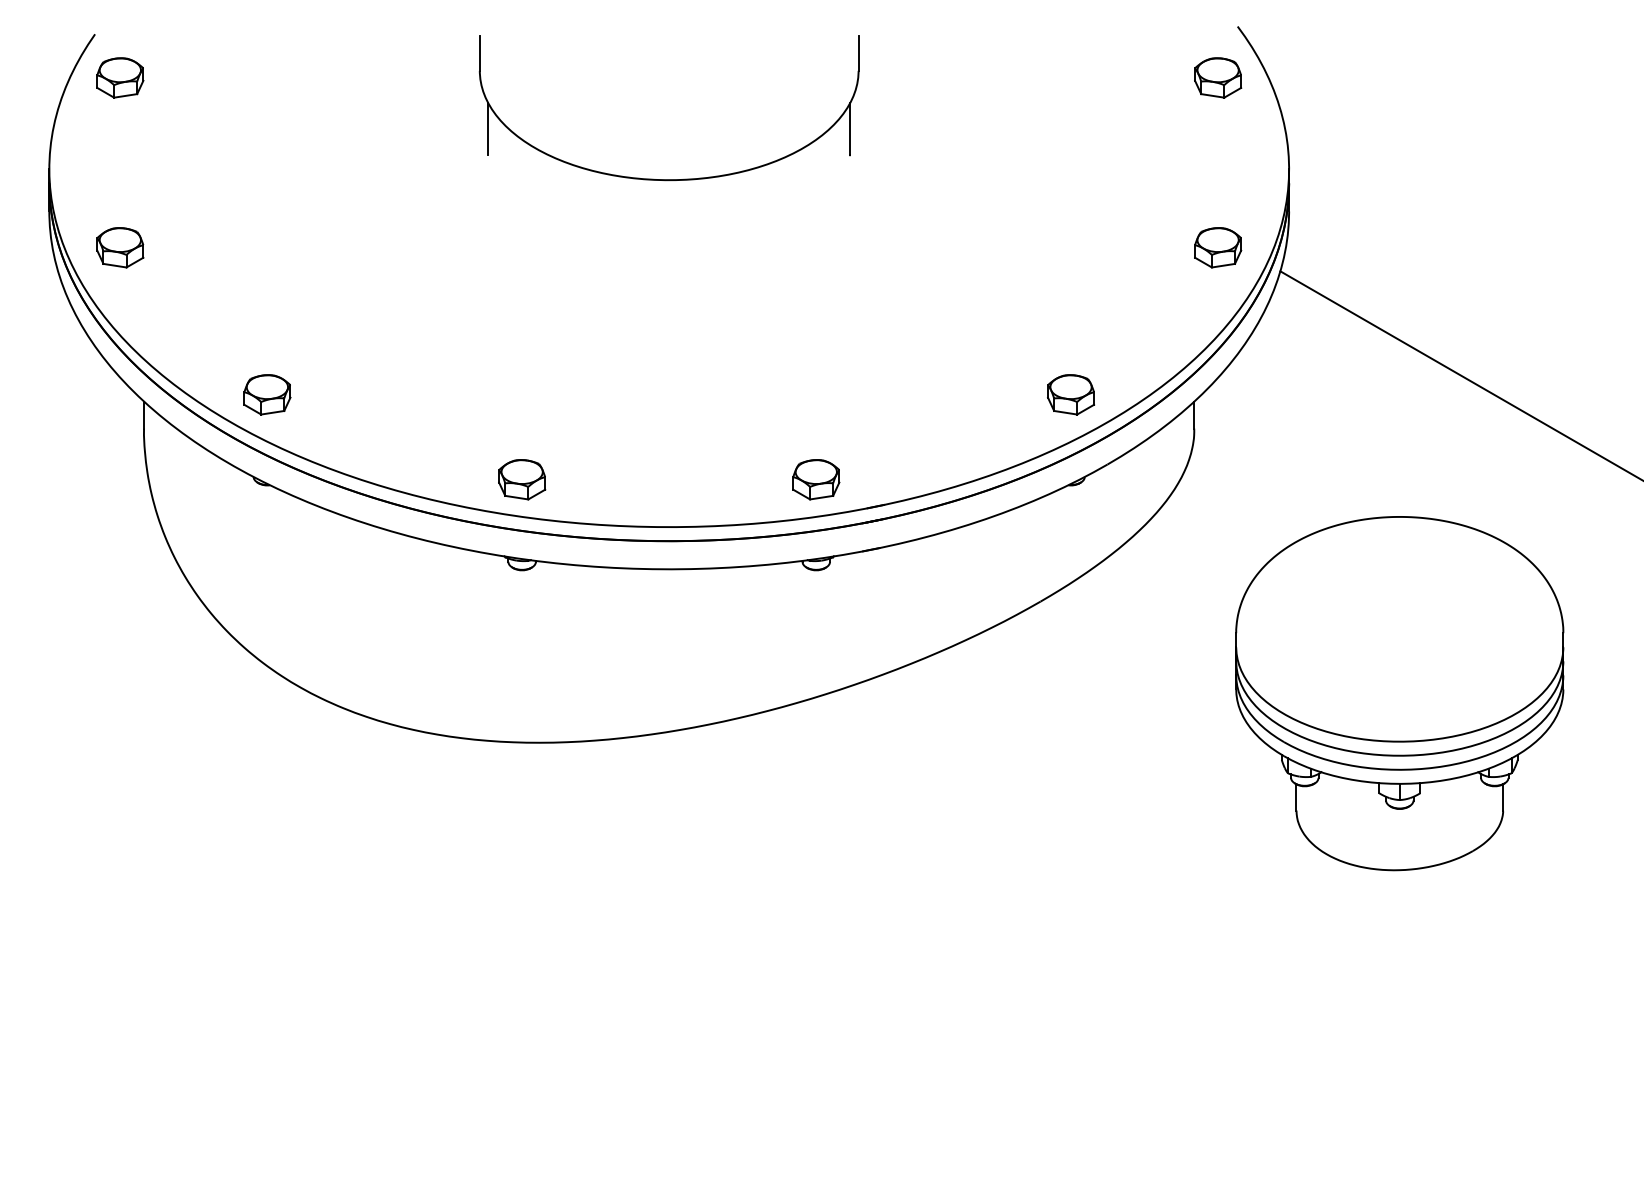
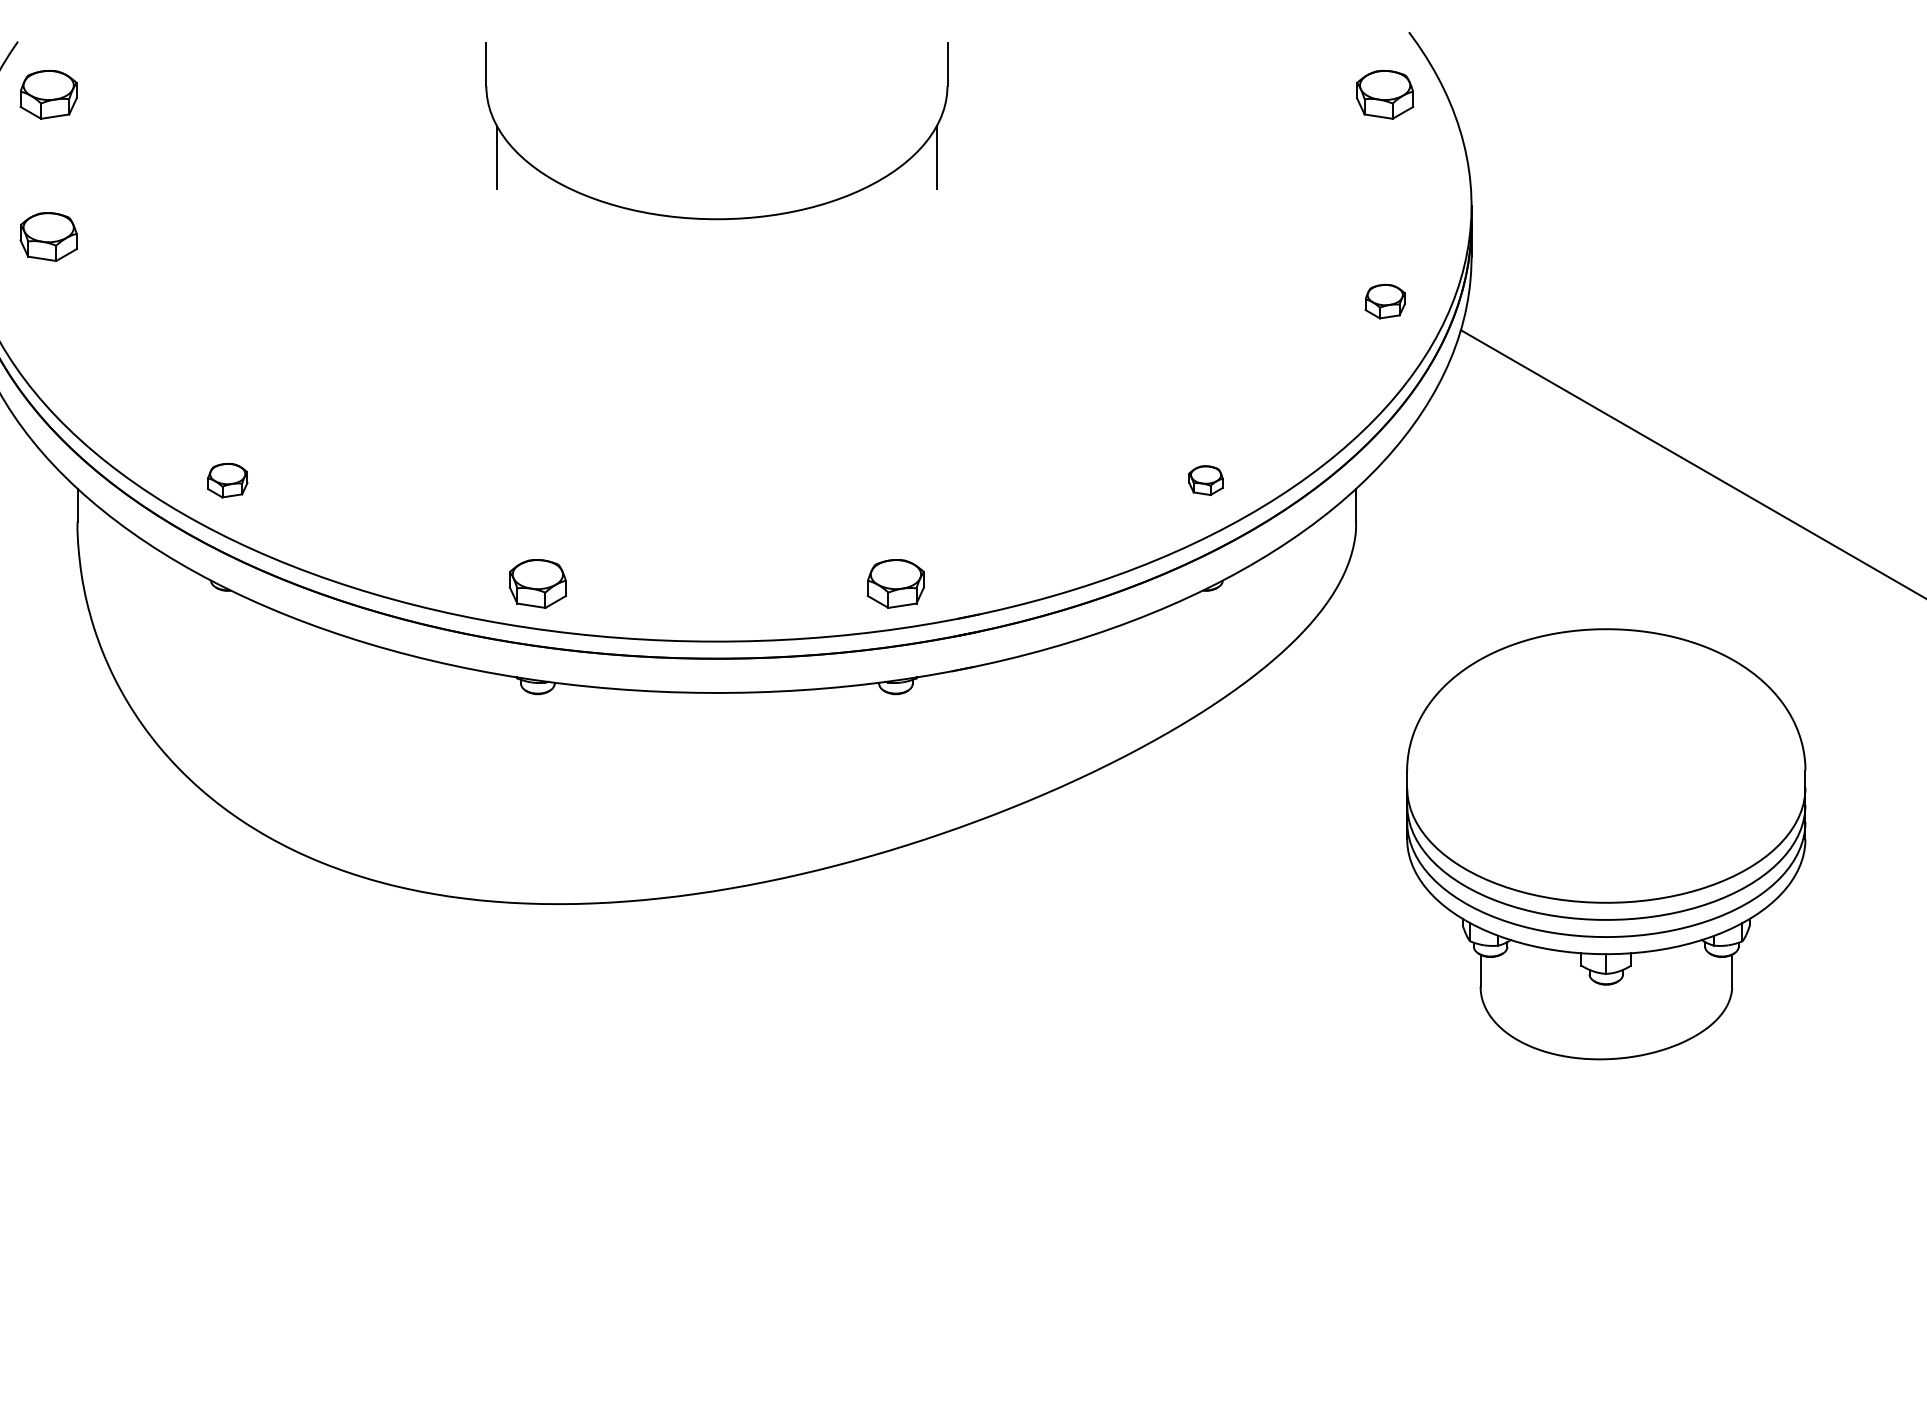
part: (120, 247) -> (48, 236), moved
part: (1218, 247) -> (1385, 301), size x0.7
part: (267, 394) -> (227, 480), size x0.7
part: (1070, 394) -> (1205, 480), size x0.6

